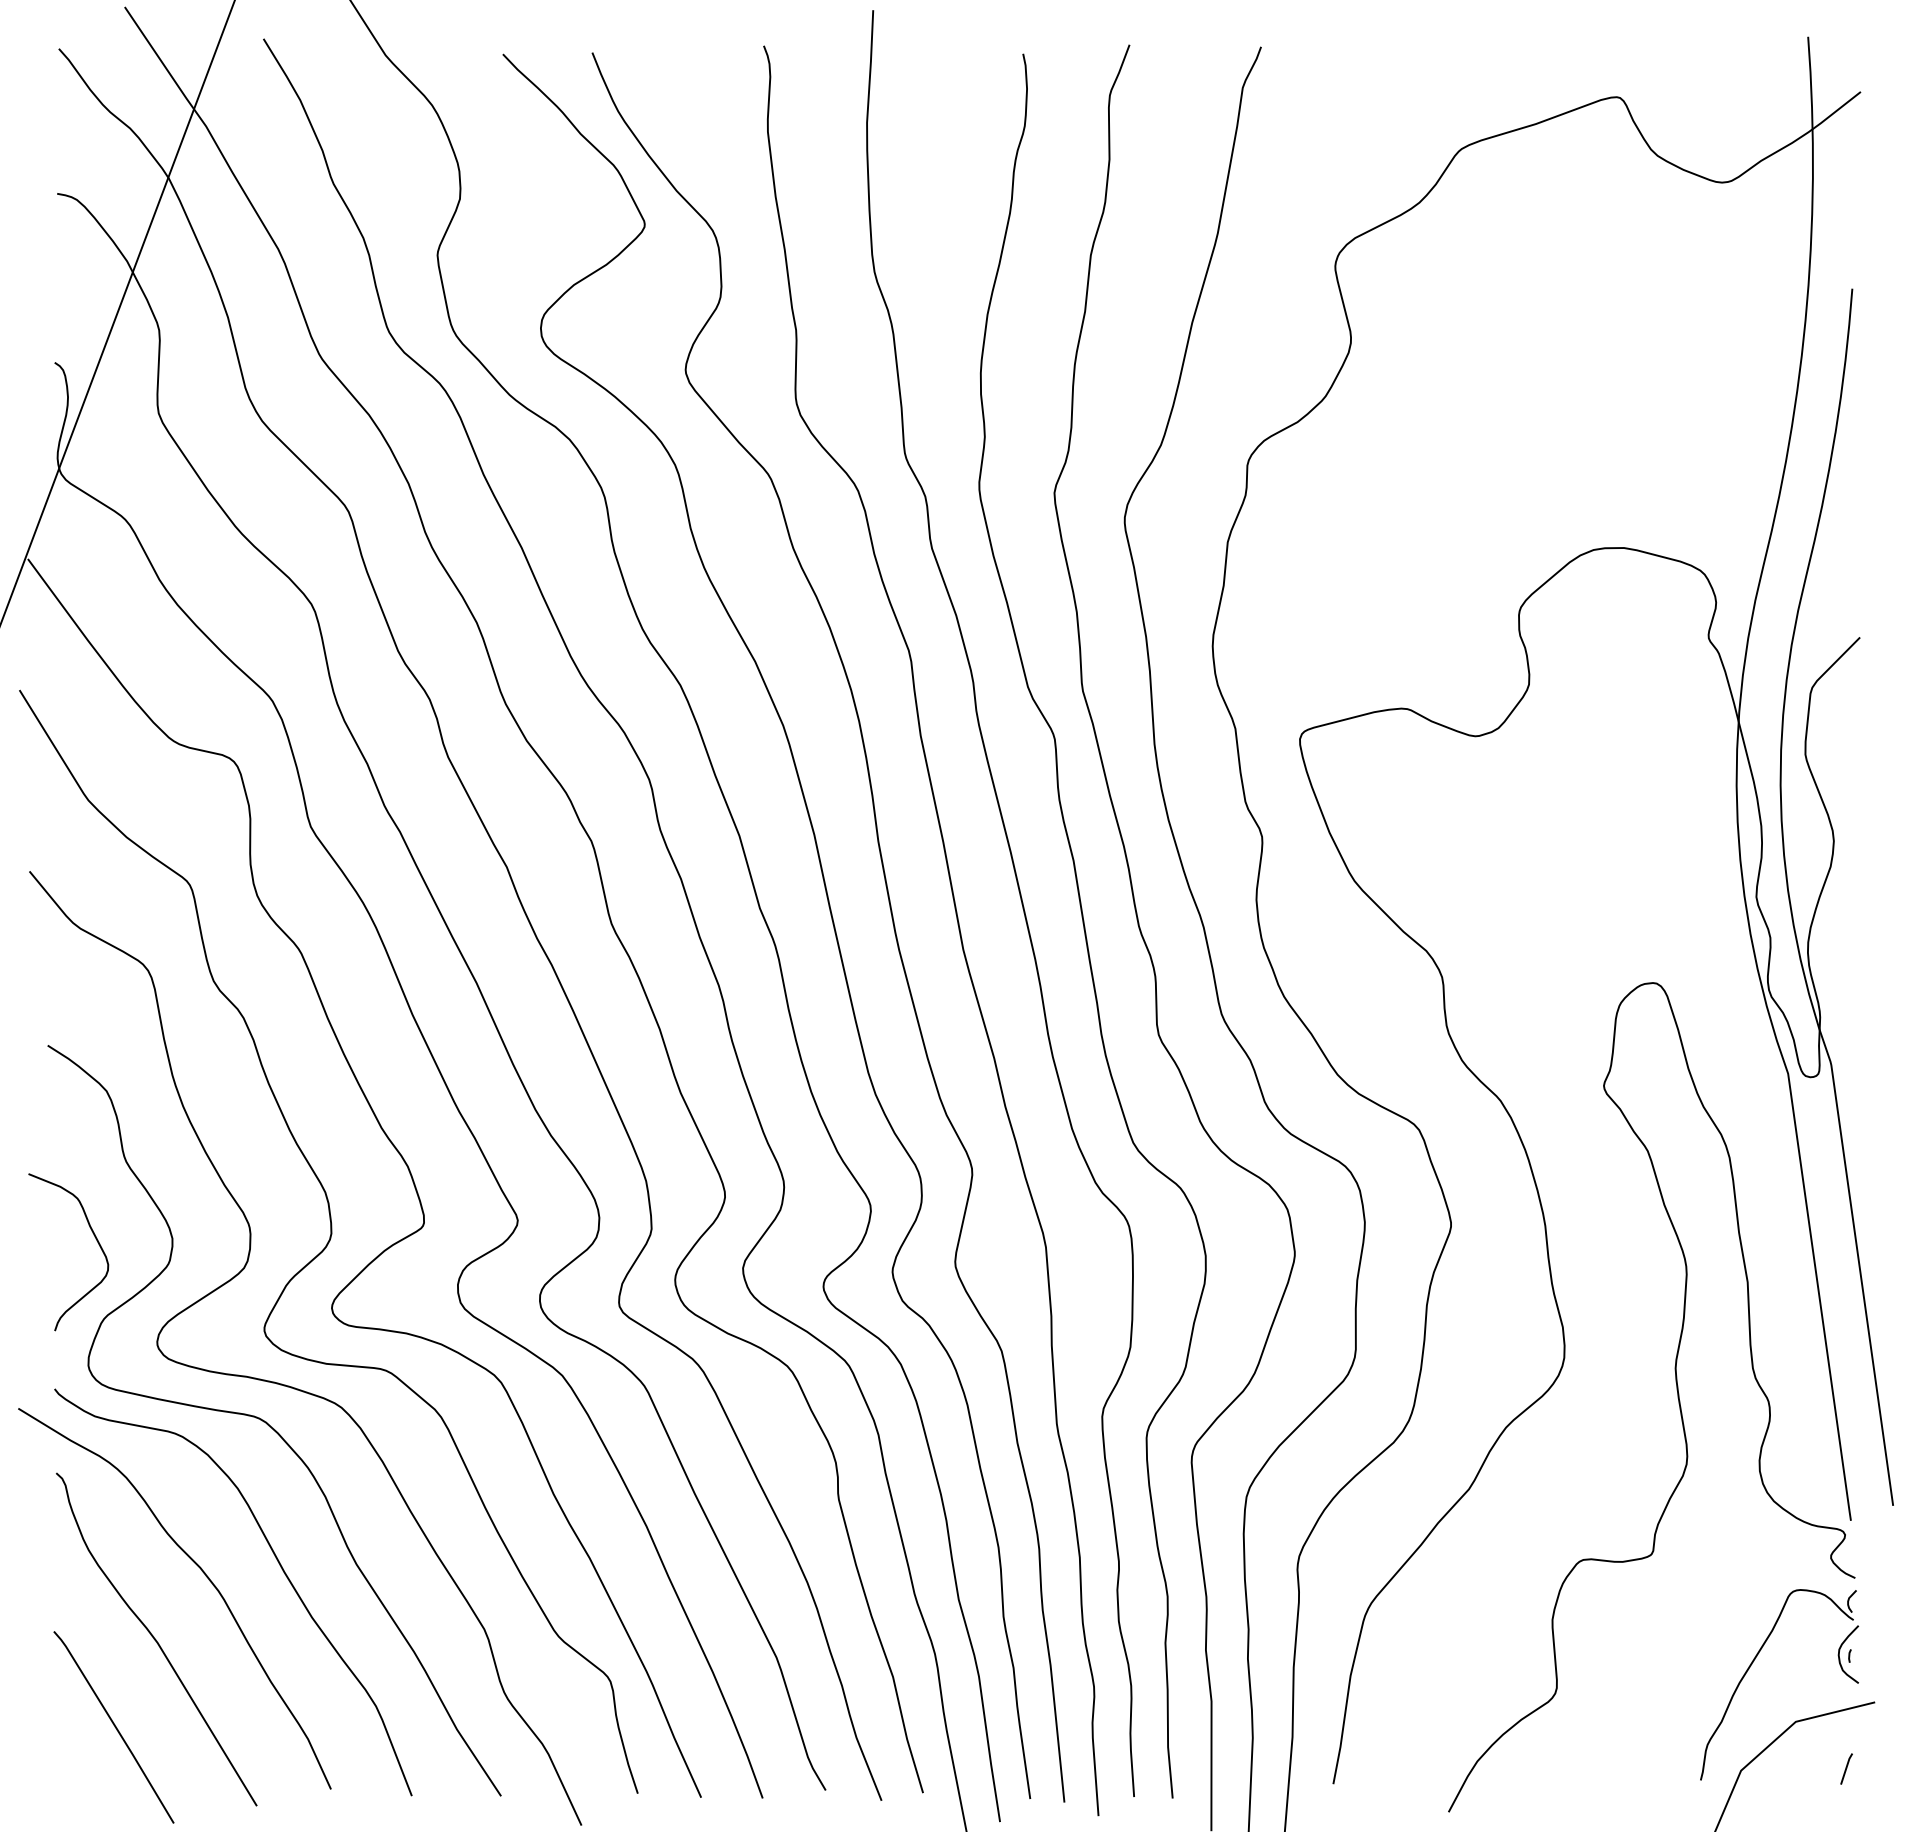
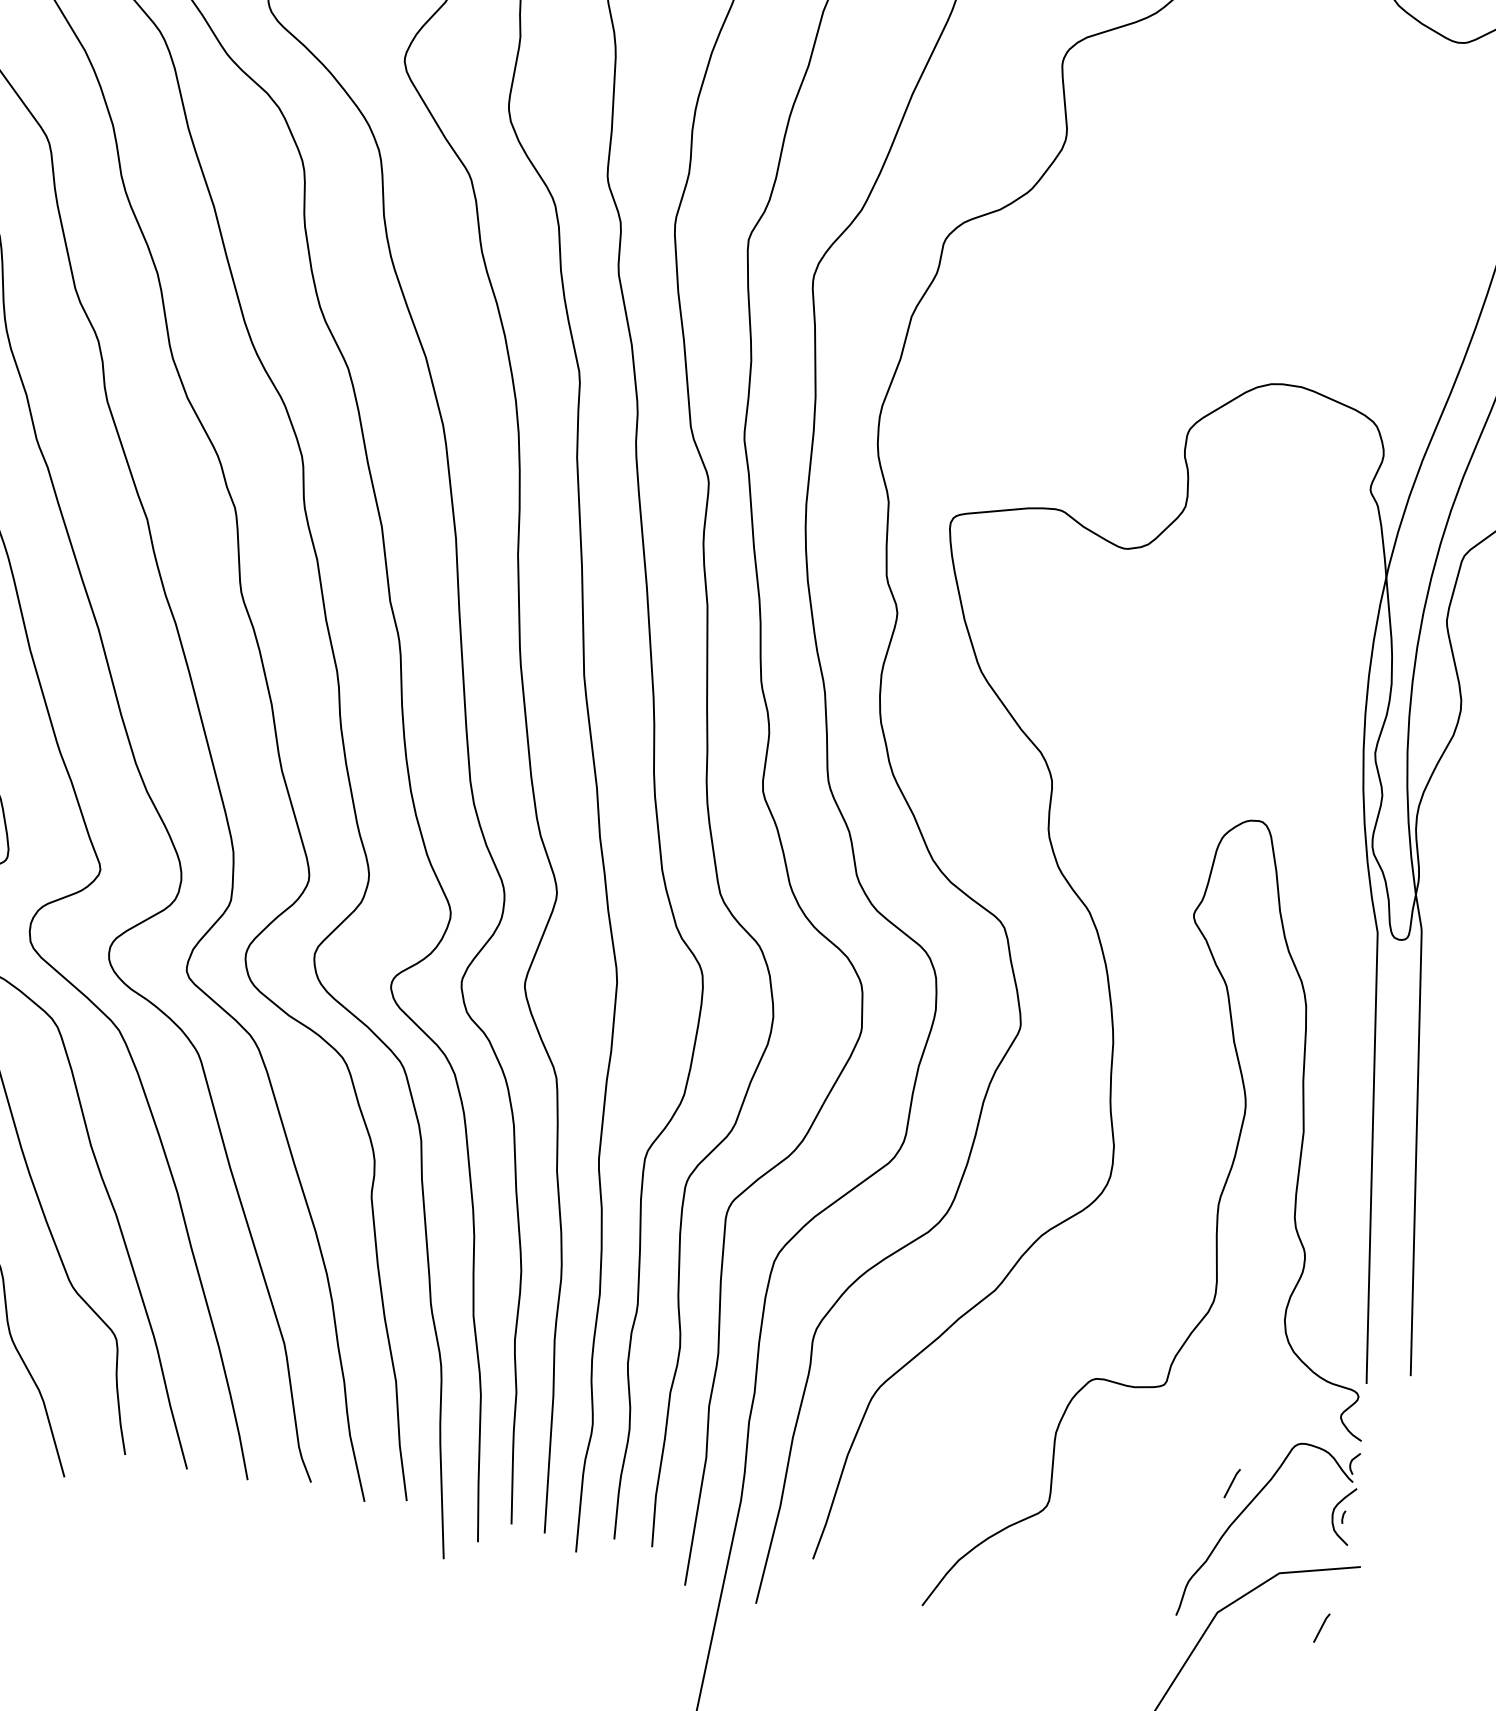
line: (1734, 1640) -> (1232, 1483), added

